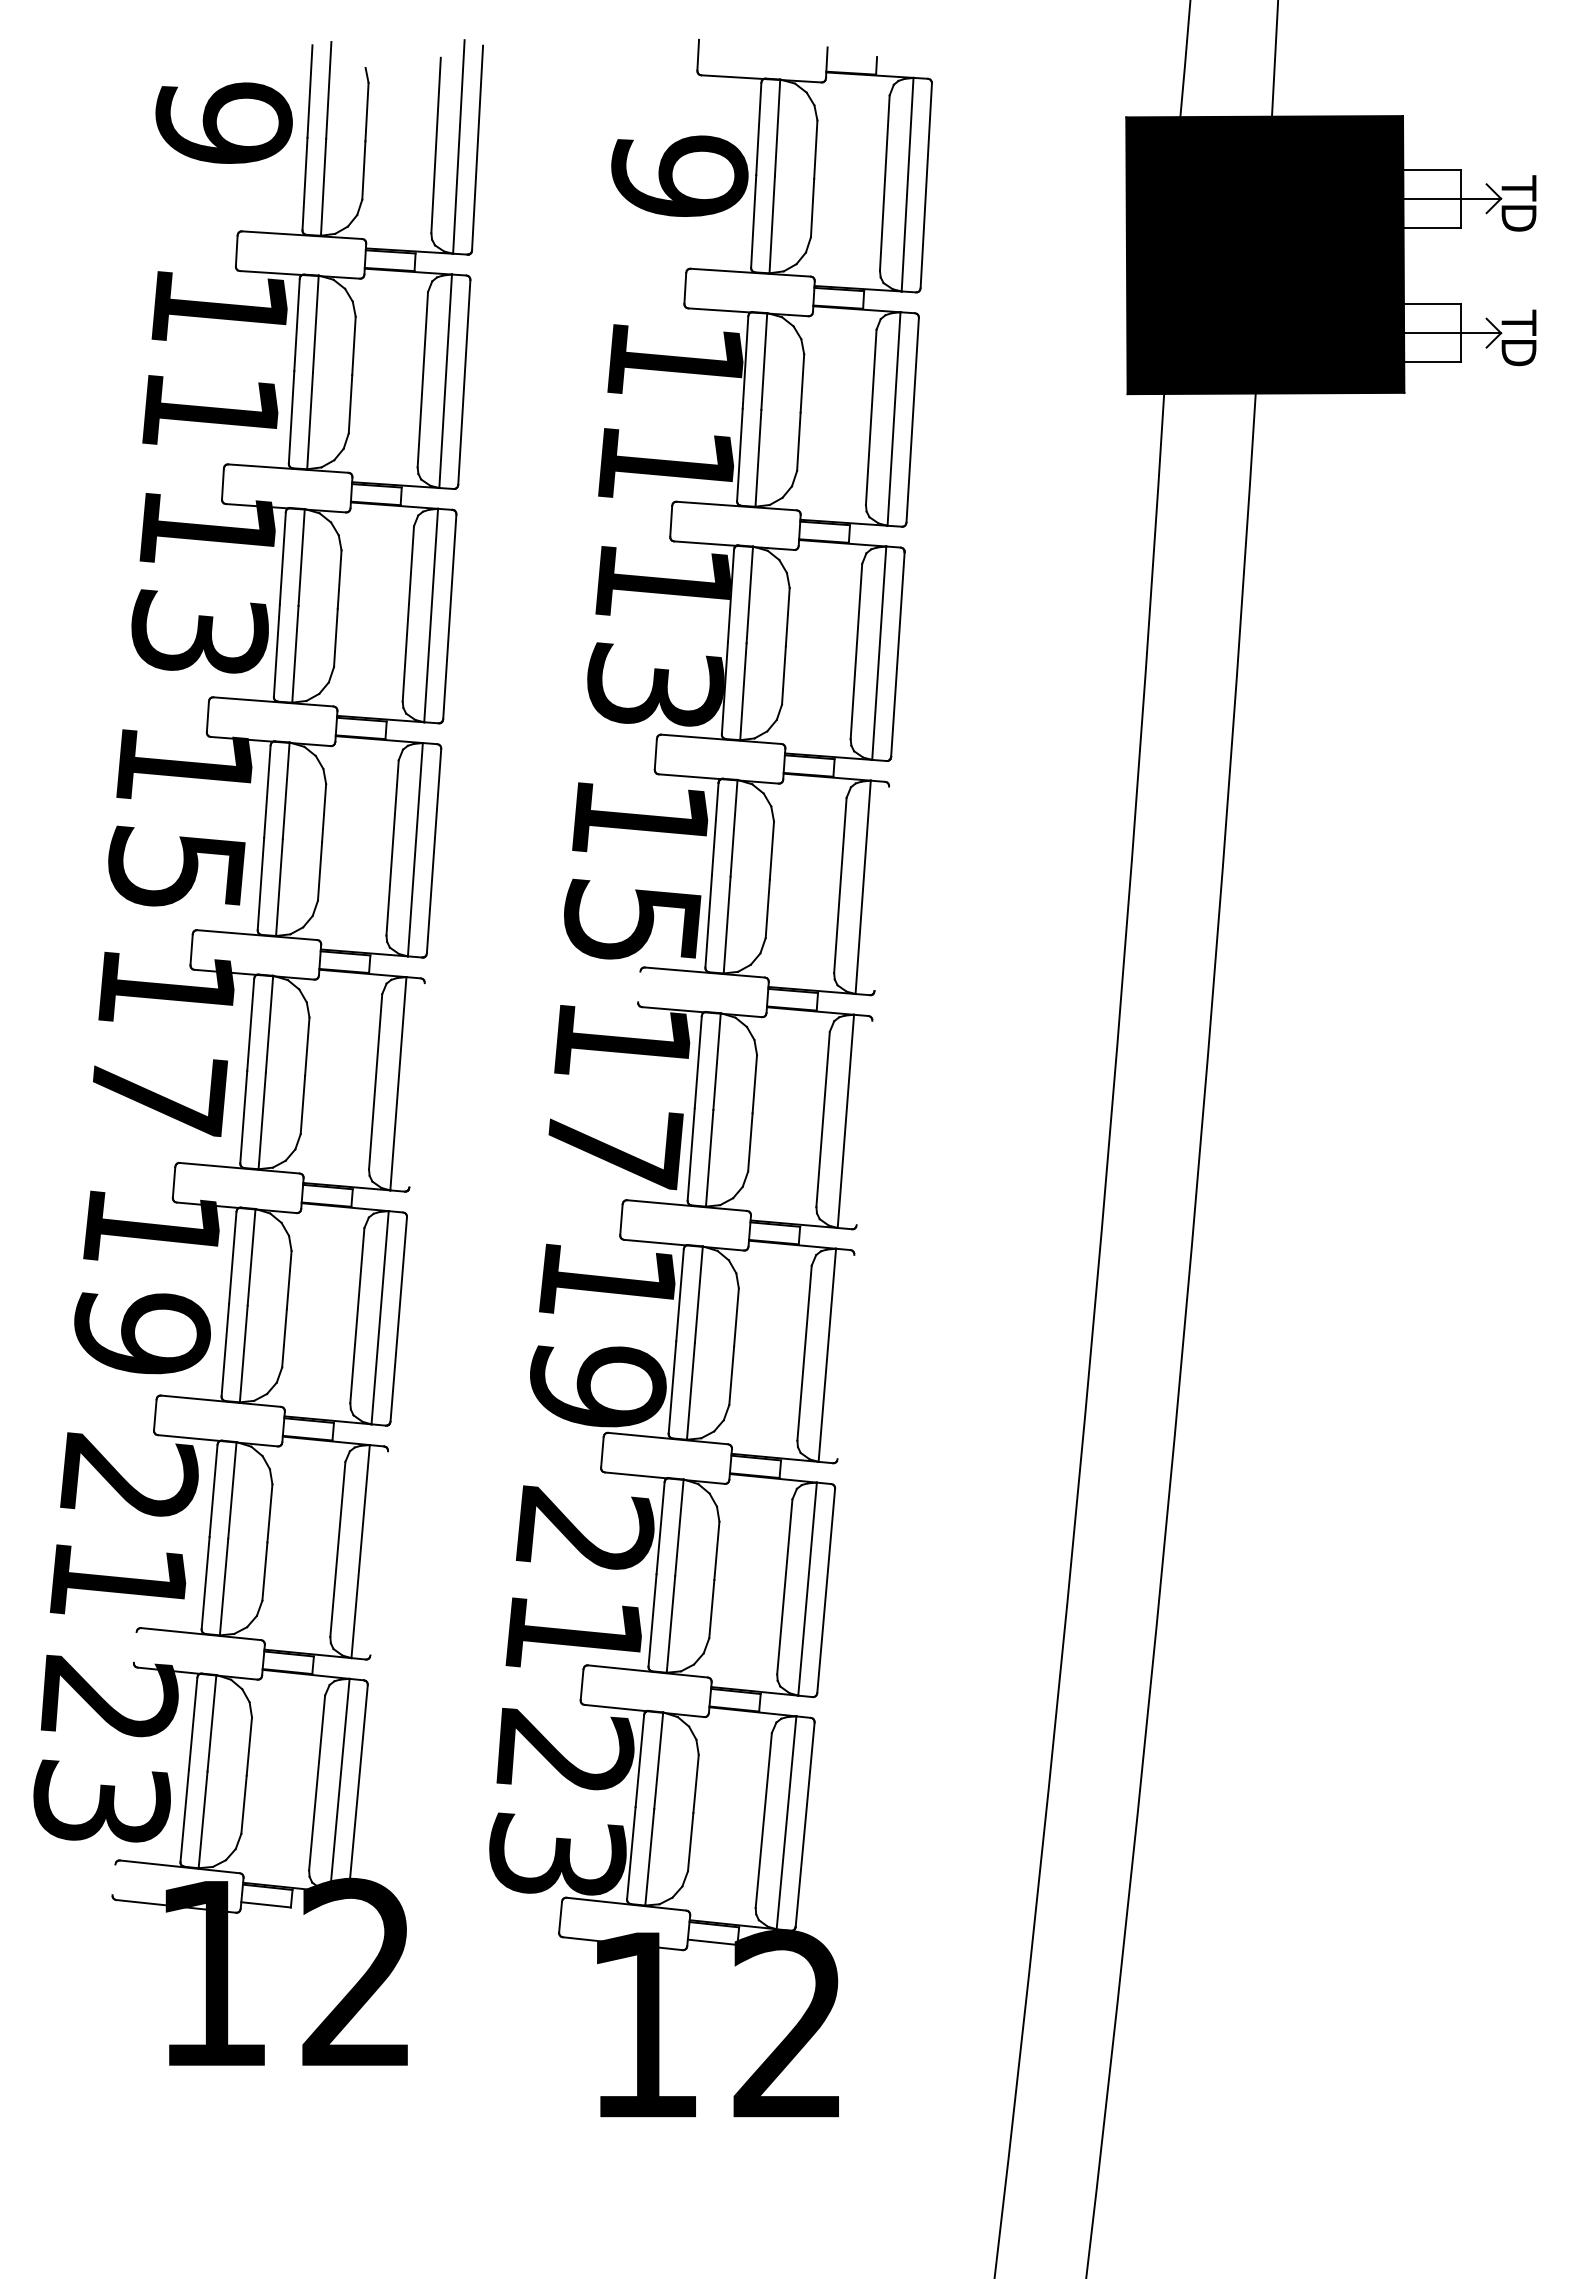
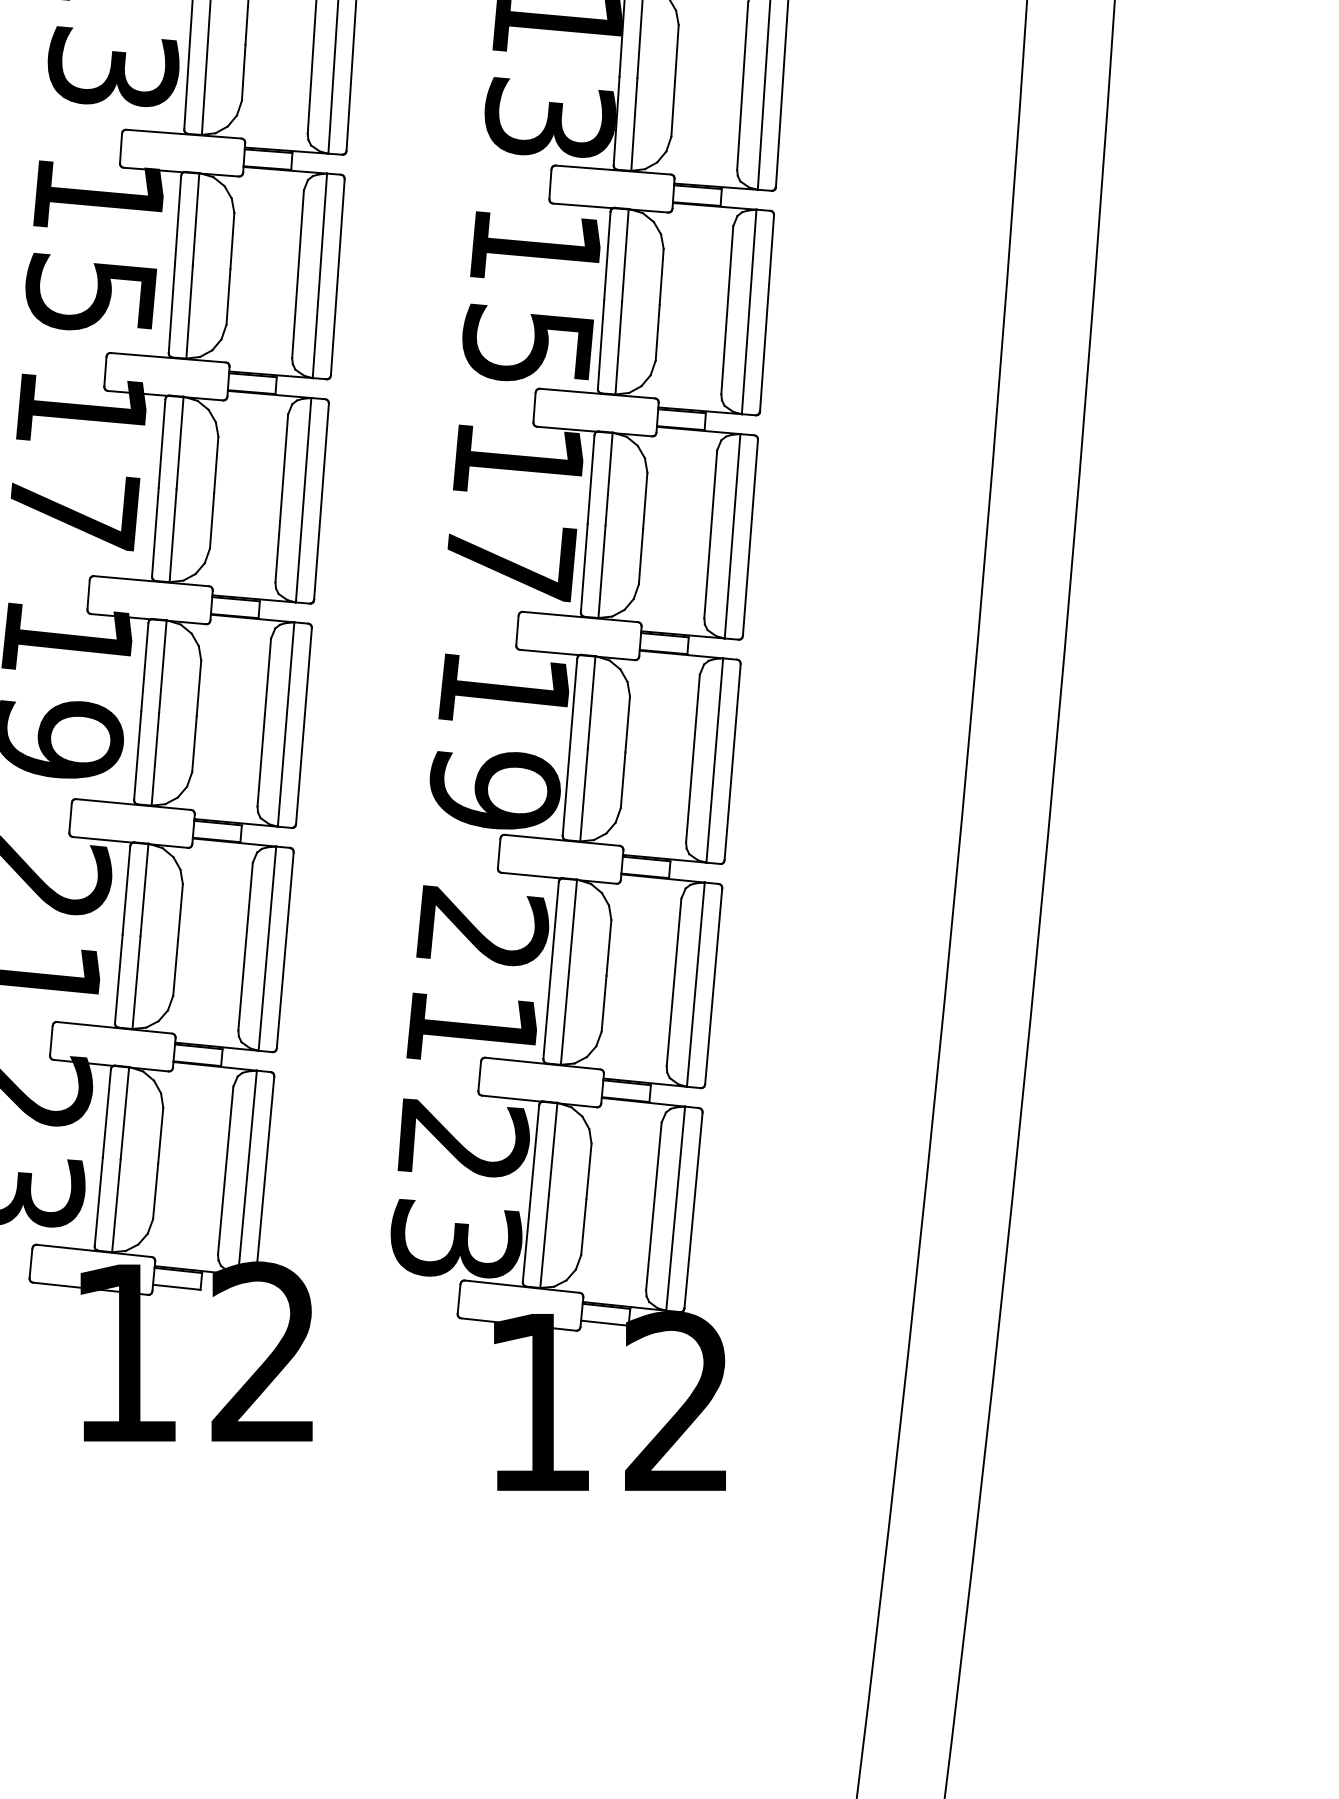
line: (881, 888) -> (766, 313), added
line: (639, 986) -> (534, 406), added
line: (416, 1085) -> (320, 501), added
line: (864, 1122) -> (750, 537), added
line: (845, 1356) -> (732, 761), added
line: (379, 1553) -> (285, 950), added
line: (134, 1647) -> (50, 1040), added
line: (113, 1879) -> (30, 1263), added

